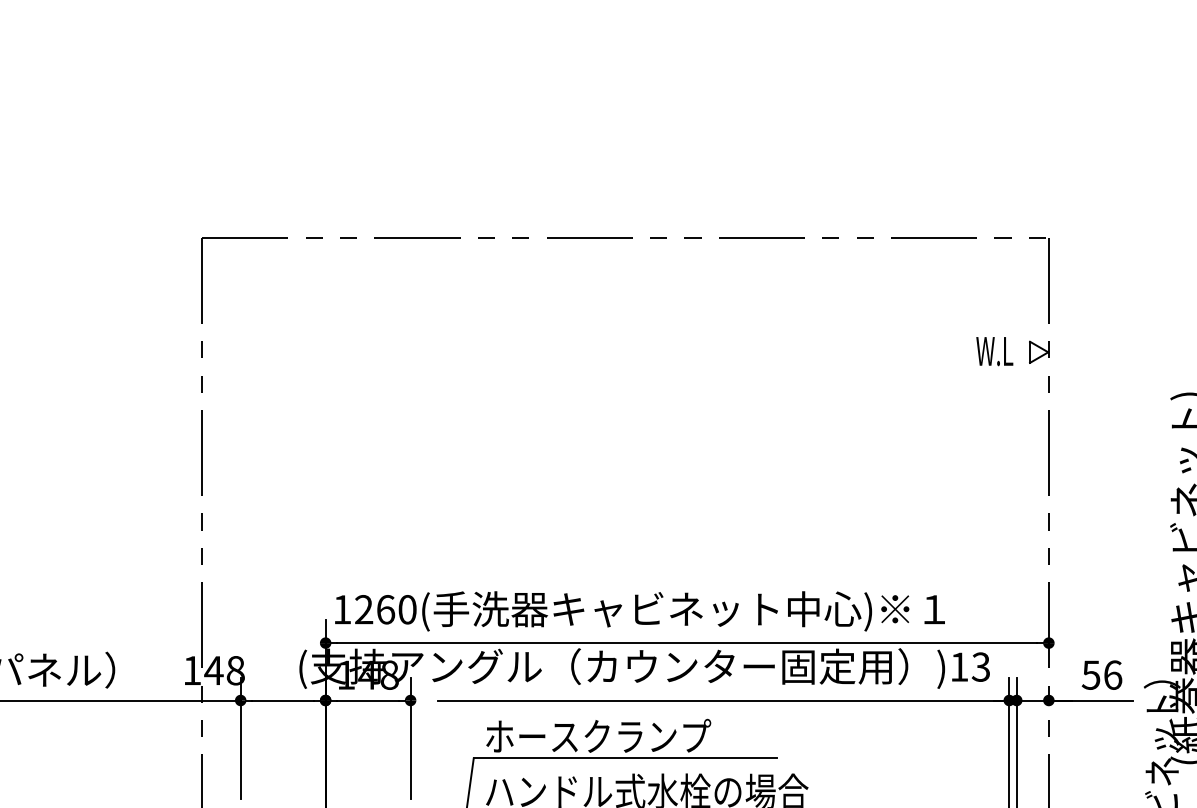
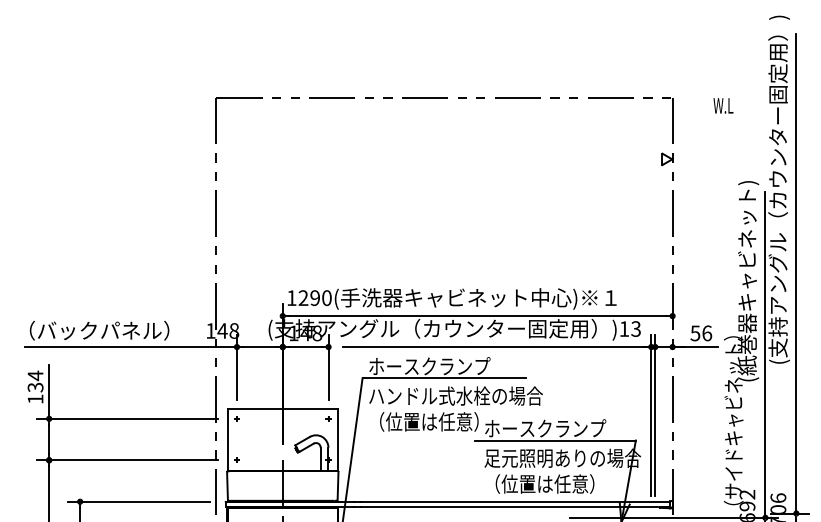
text: (994, 350) -> (723, 105), moved
text: (386, 610) -> (315, 298), 1260( -> 1290(

